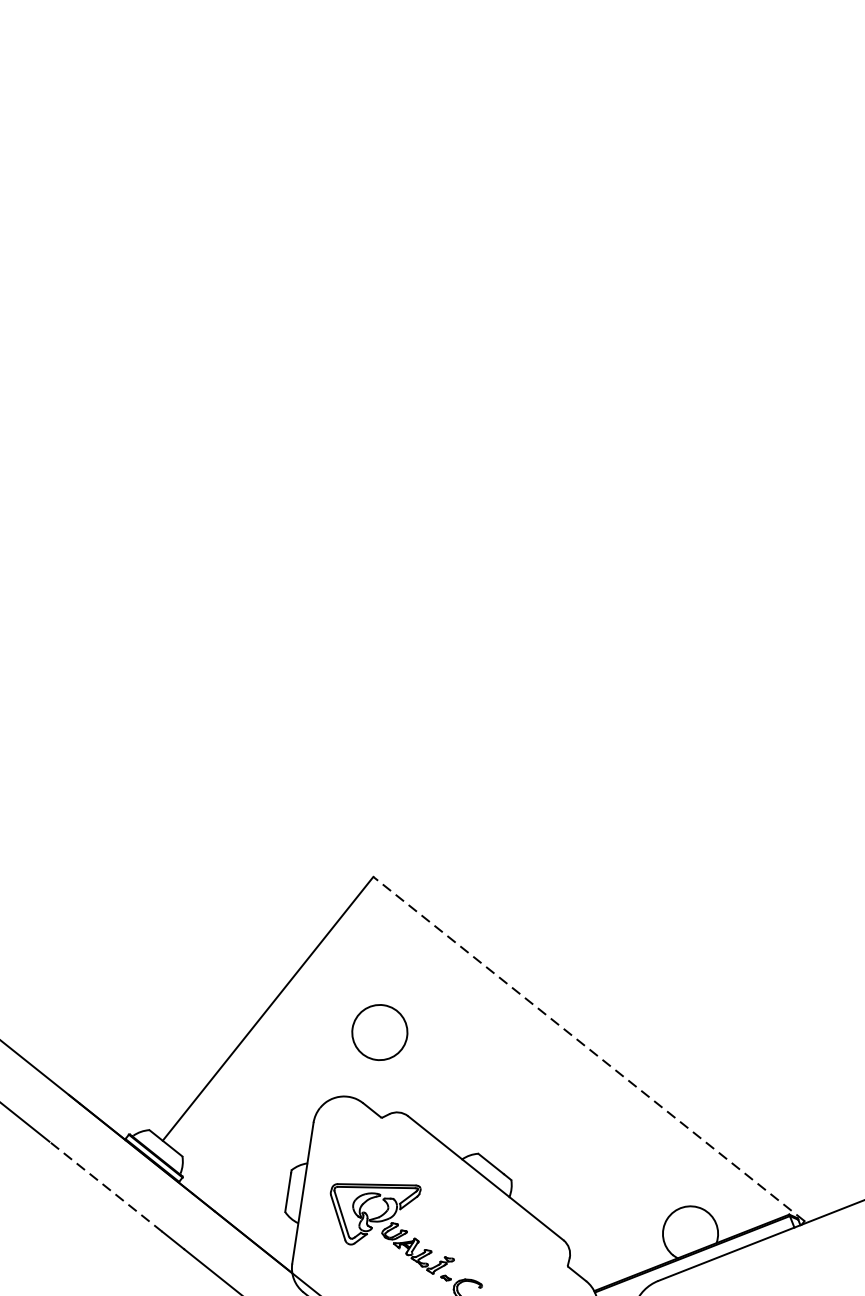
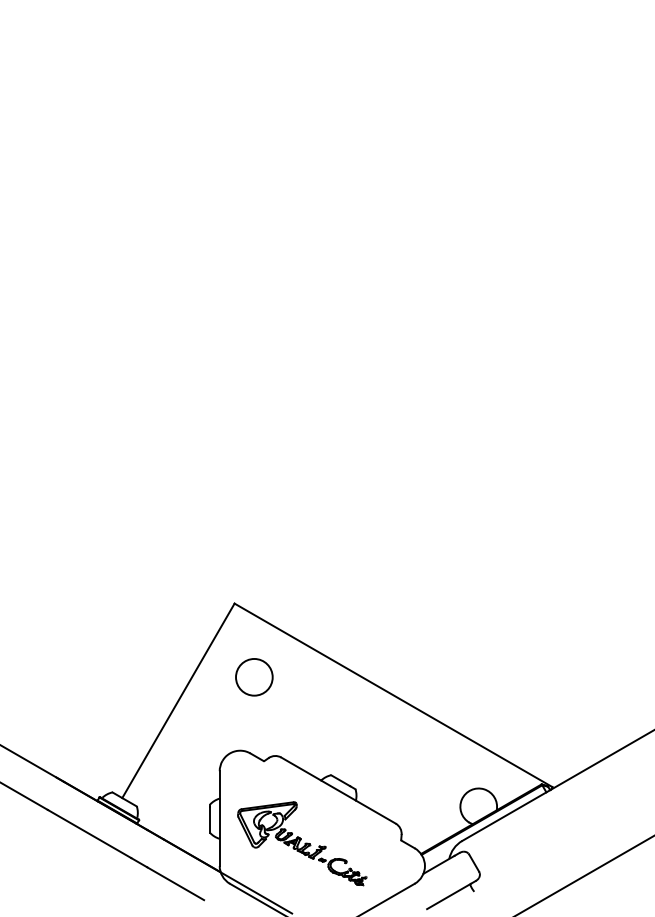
circle: (380, 1032) -> (254, 677), moved
line: (588, 1049) -> (393, 695), dashed -> solid
line: (106, 1186) -> (89, 833), dashed -> solid

